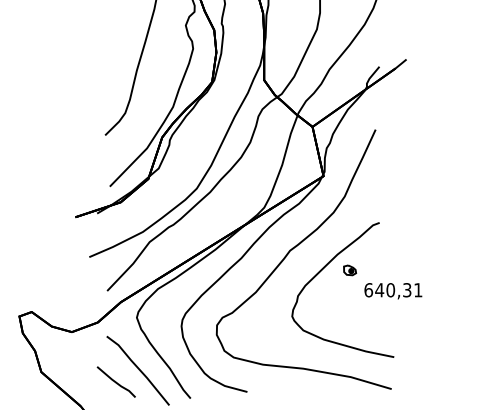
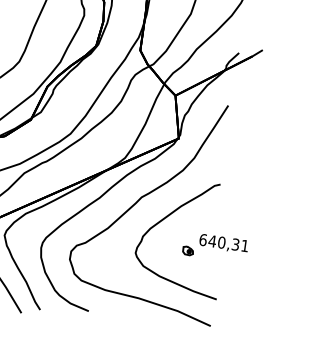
part: (350, 270) -> (188, 251), moved

